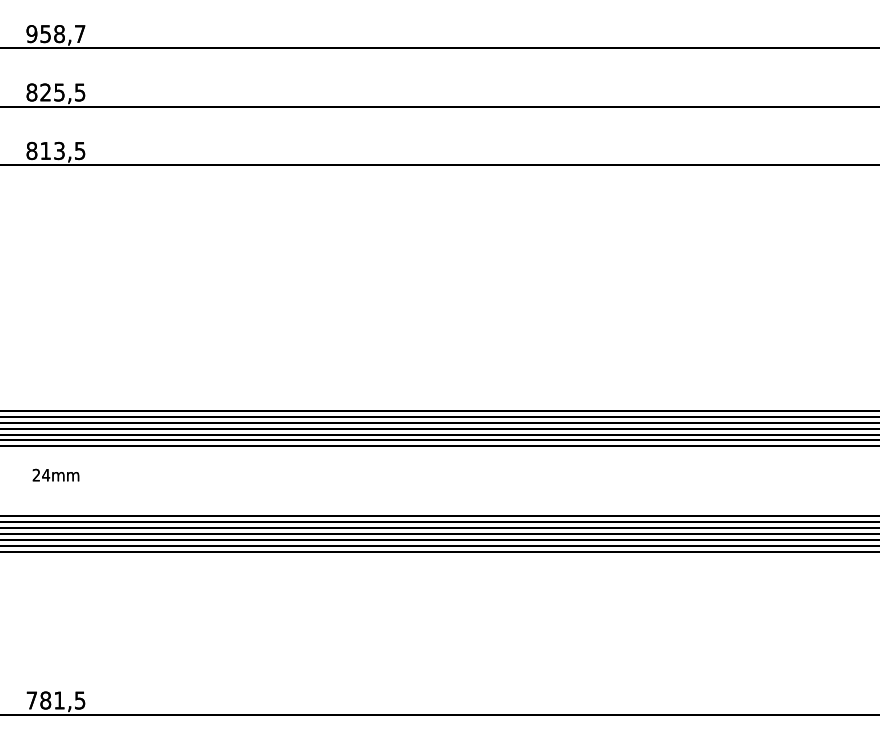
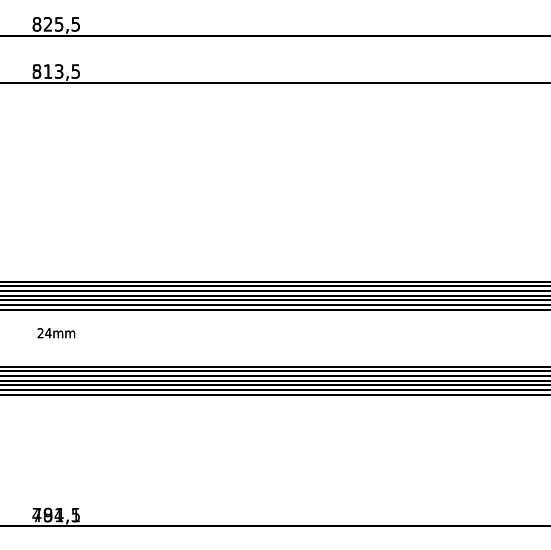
text: (31, 150) -> (36, 71), 813,5 -> 513,5
text: (55, 700) -> (55, 515), 781,5 -> 494,1

